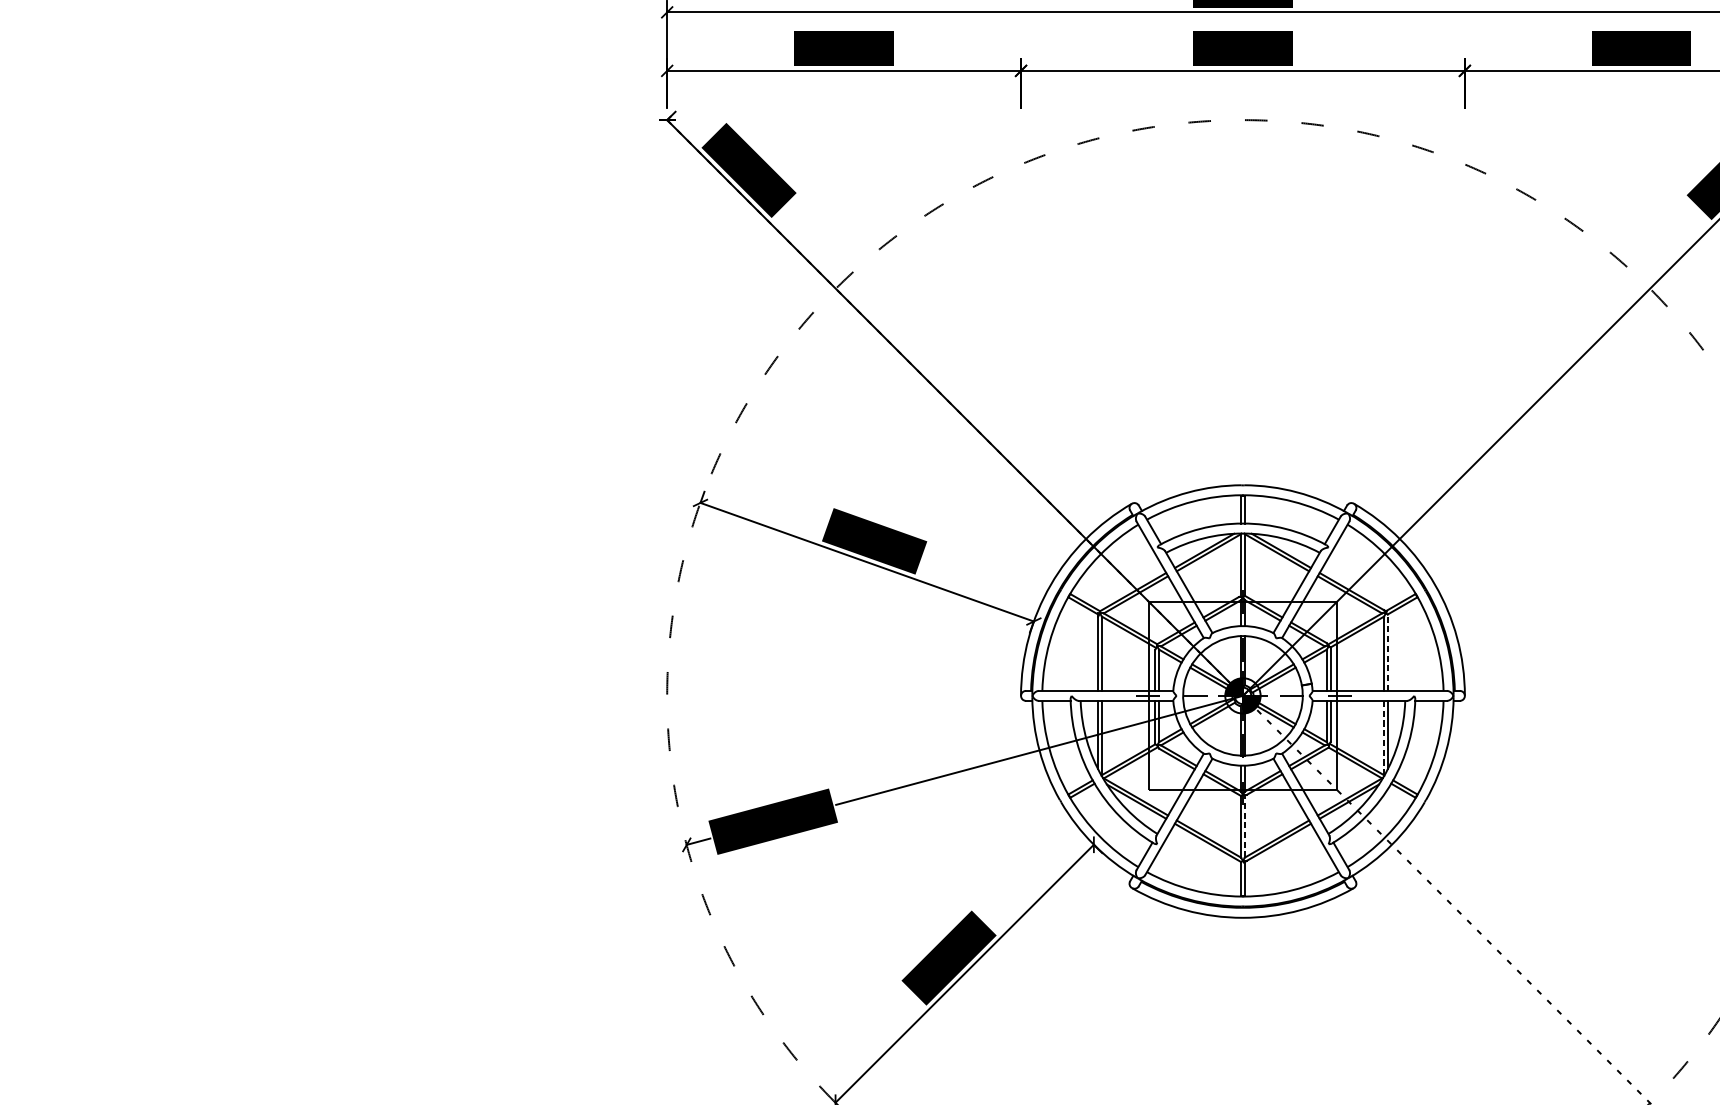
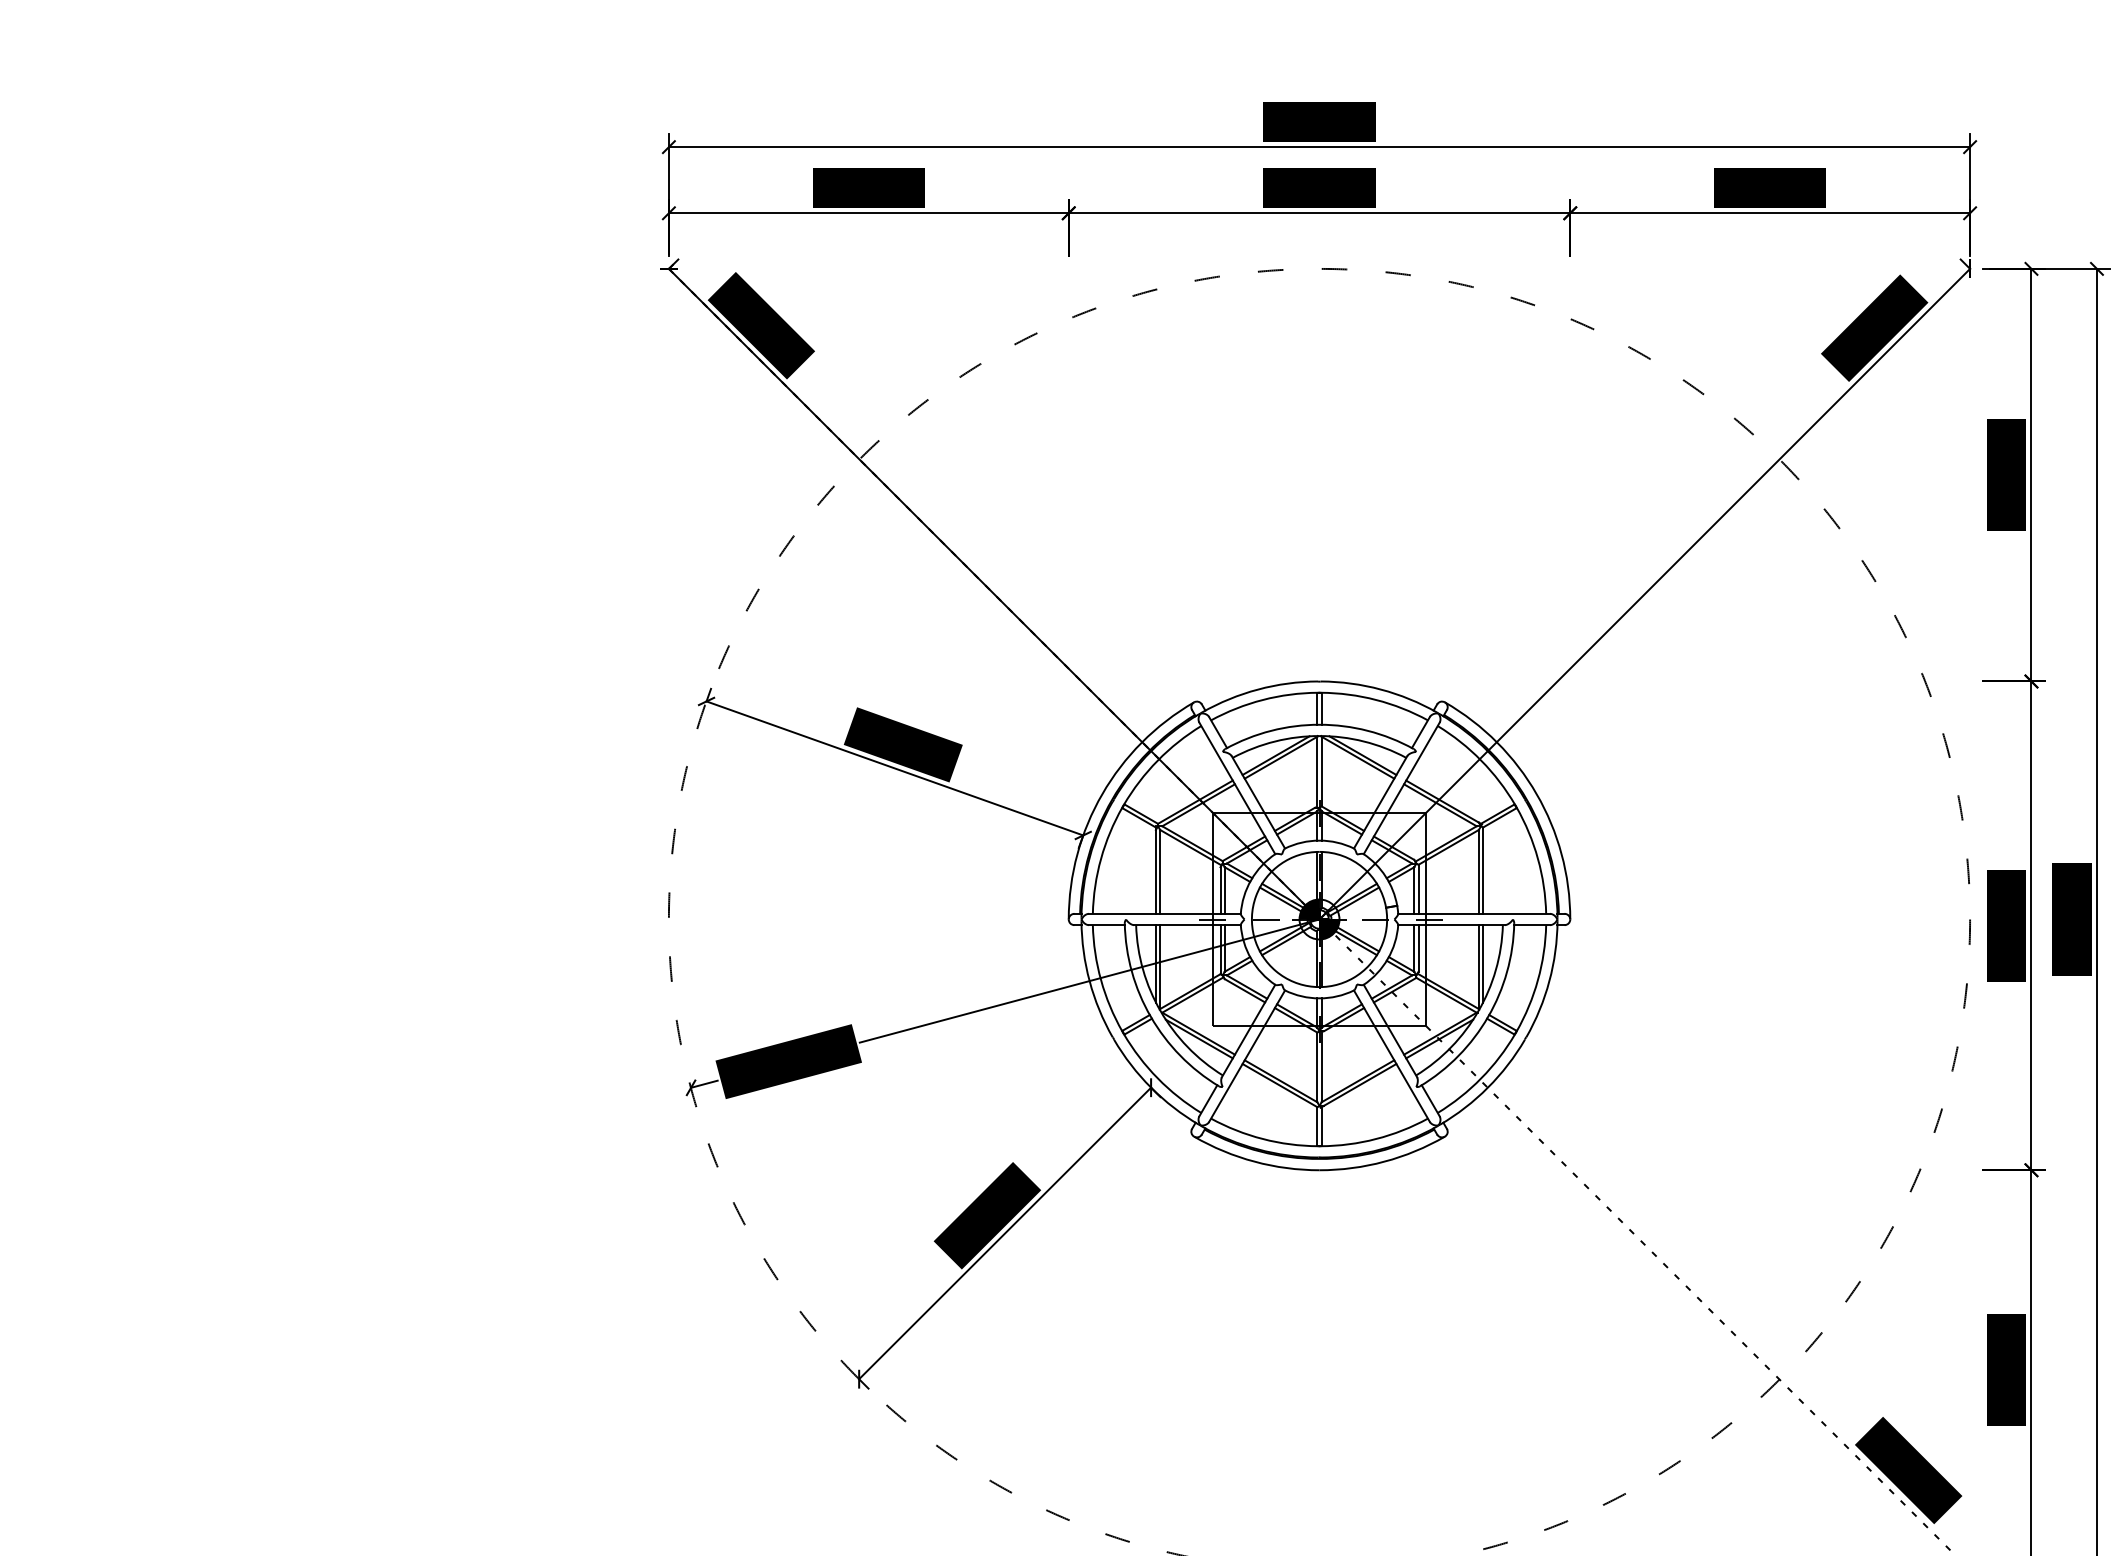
line: (1388, 652) -> (1483, 870), dashed -> solid
line: (1383, 738) -> (1478, 967), dashed -> solid
line: (1244, 826) -> (1321, 1066), dashed -> solid

